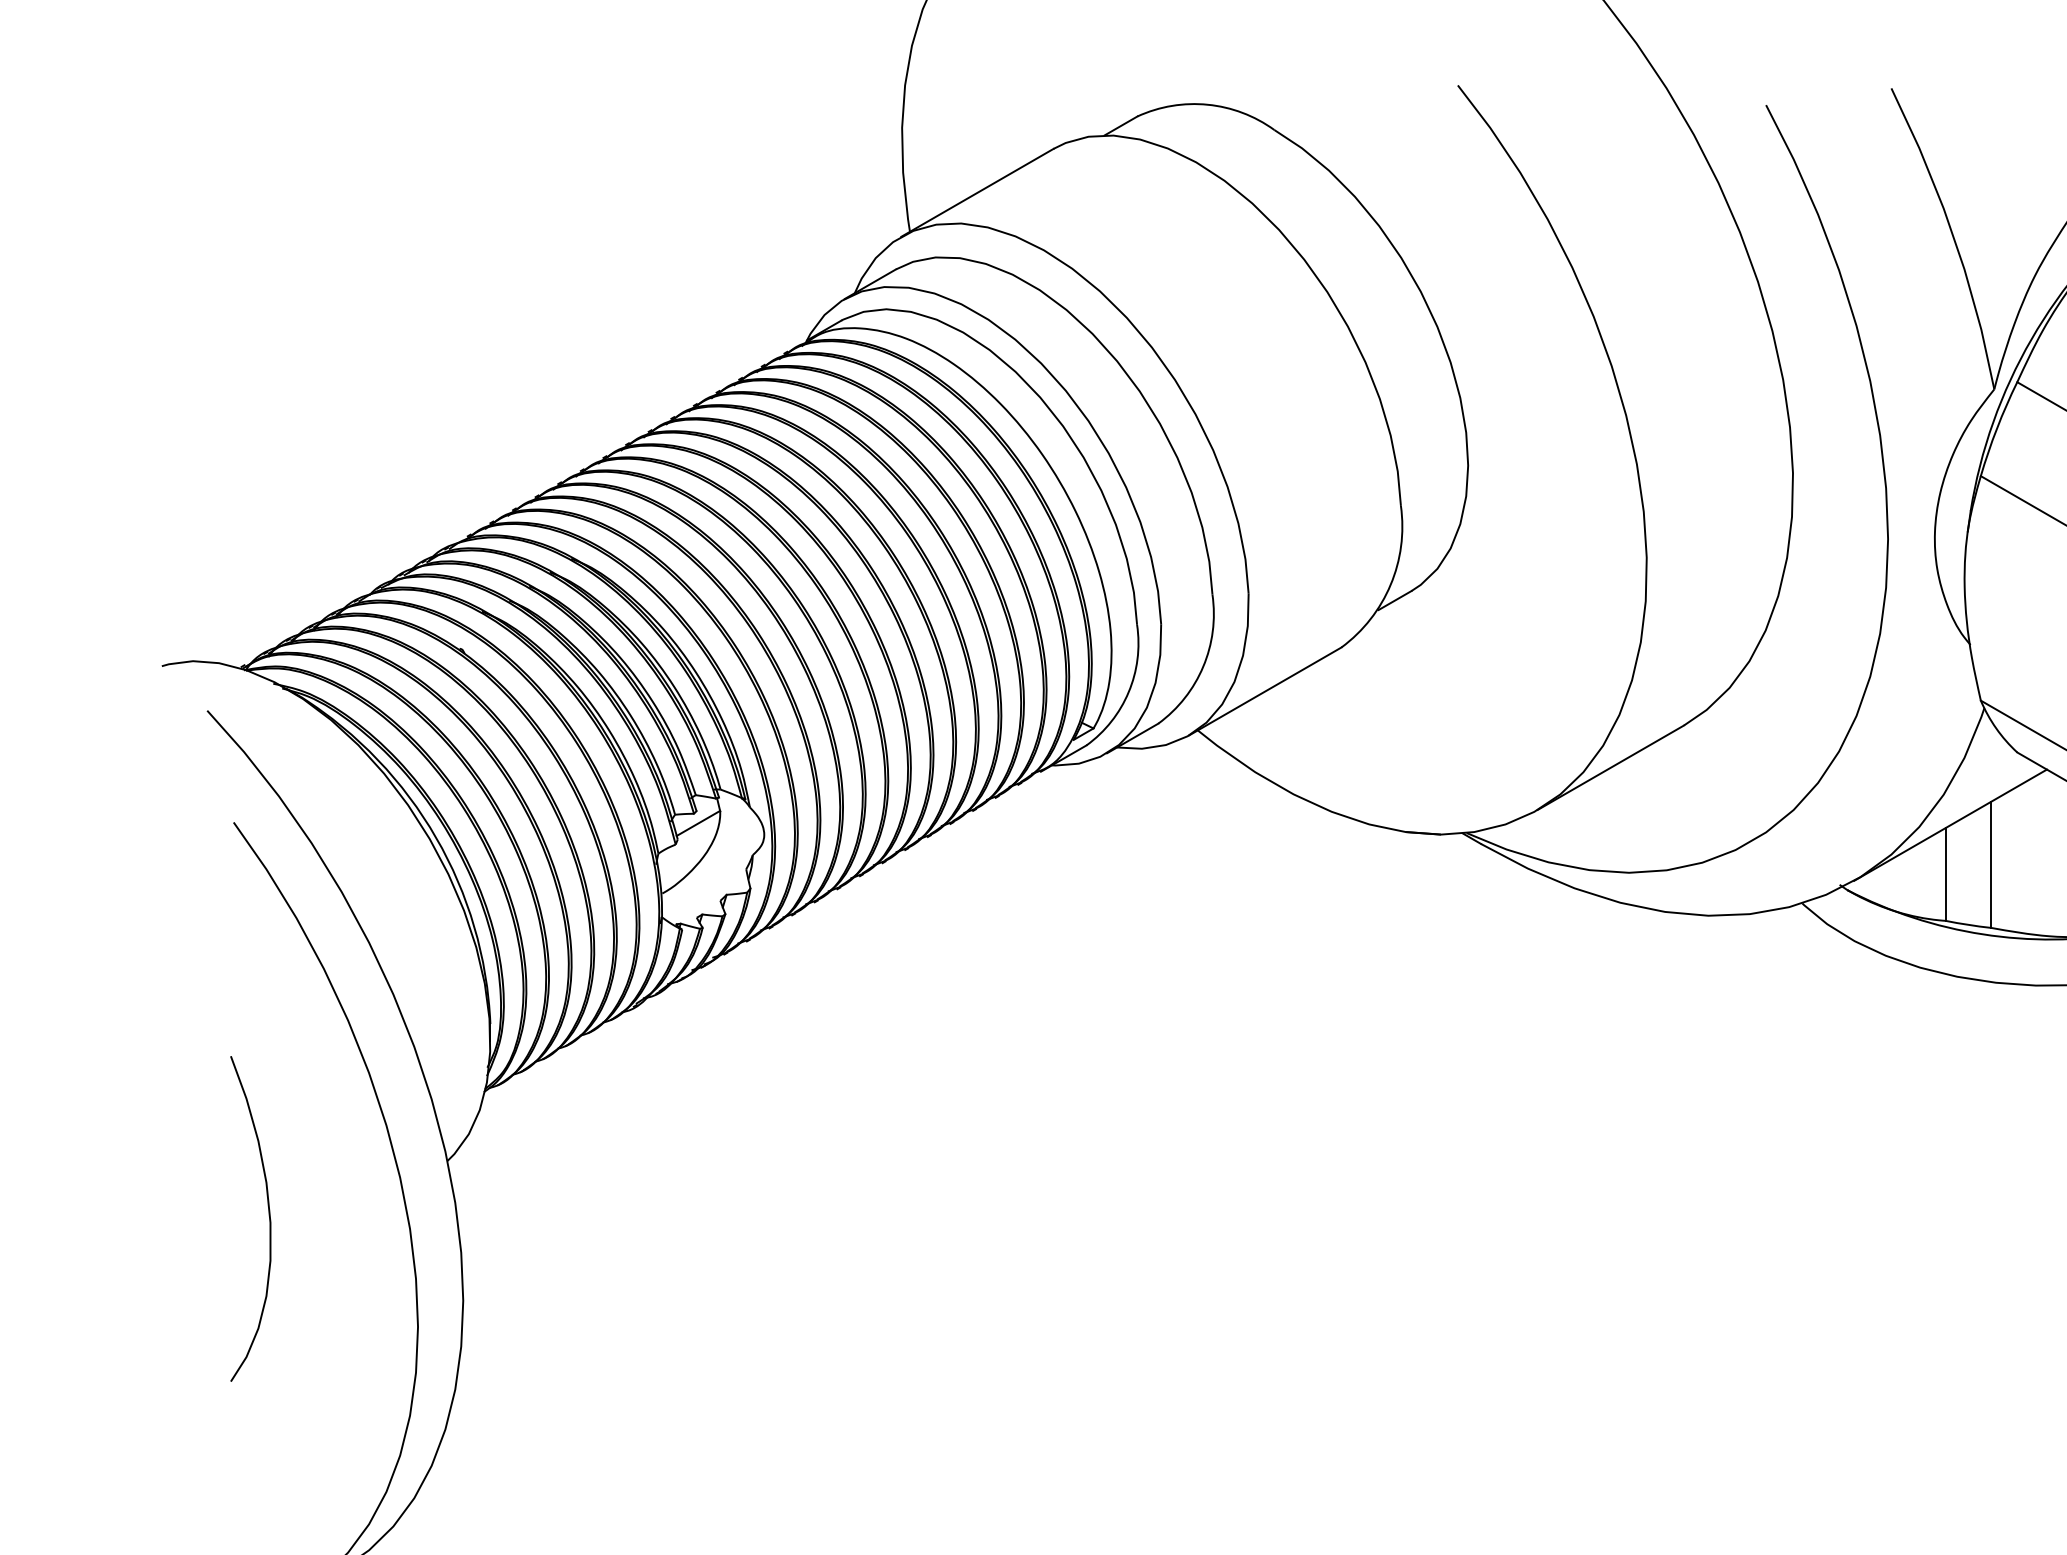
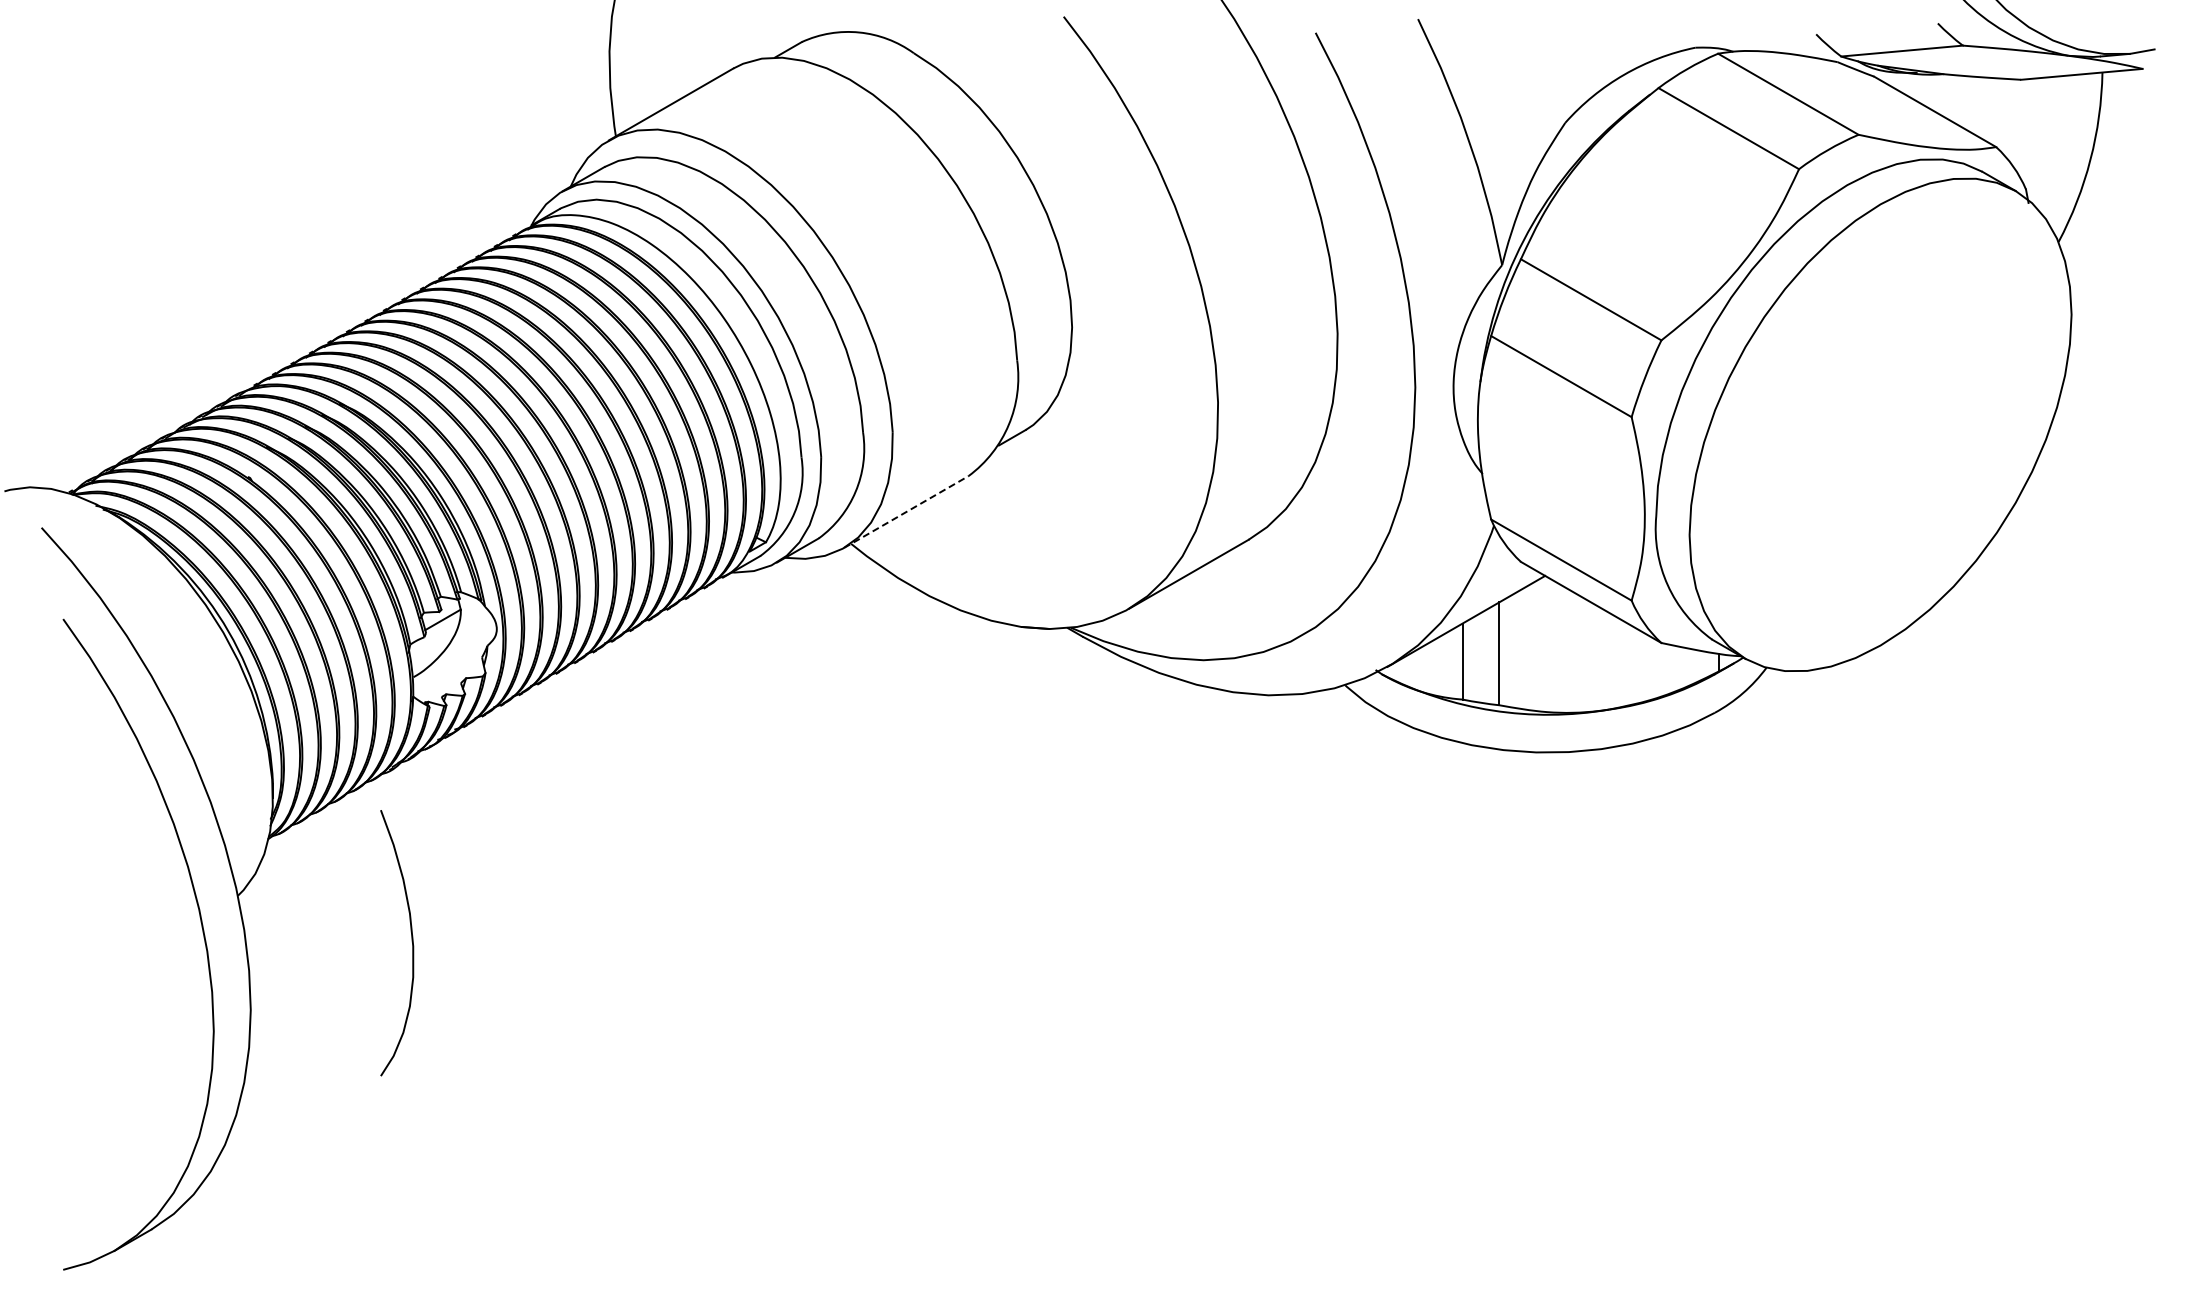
line: (1265, 692) -> (906, 512), solid -> dashed
curve: (268, 1216) -> (411, 941), moved

